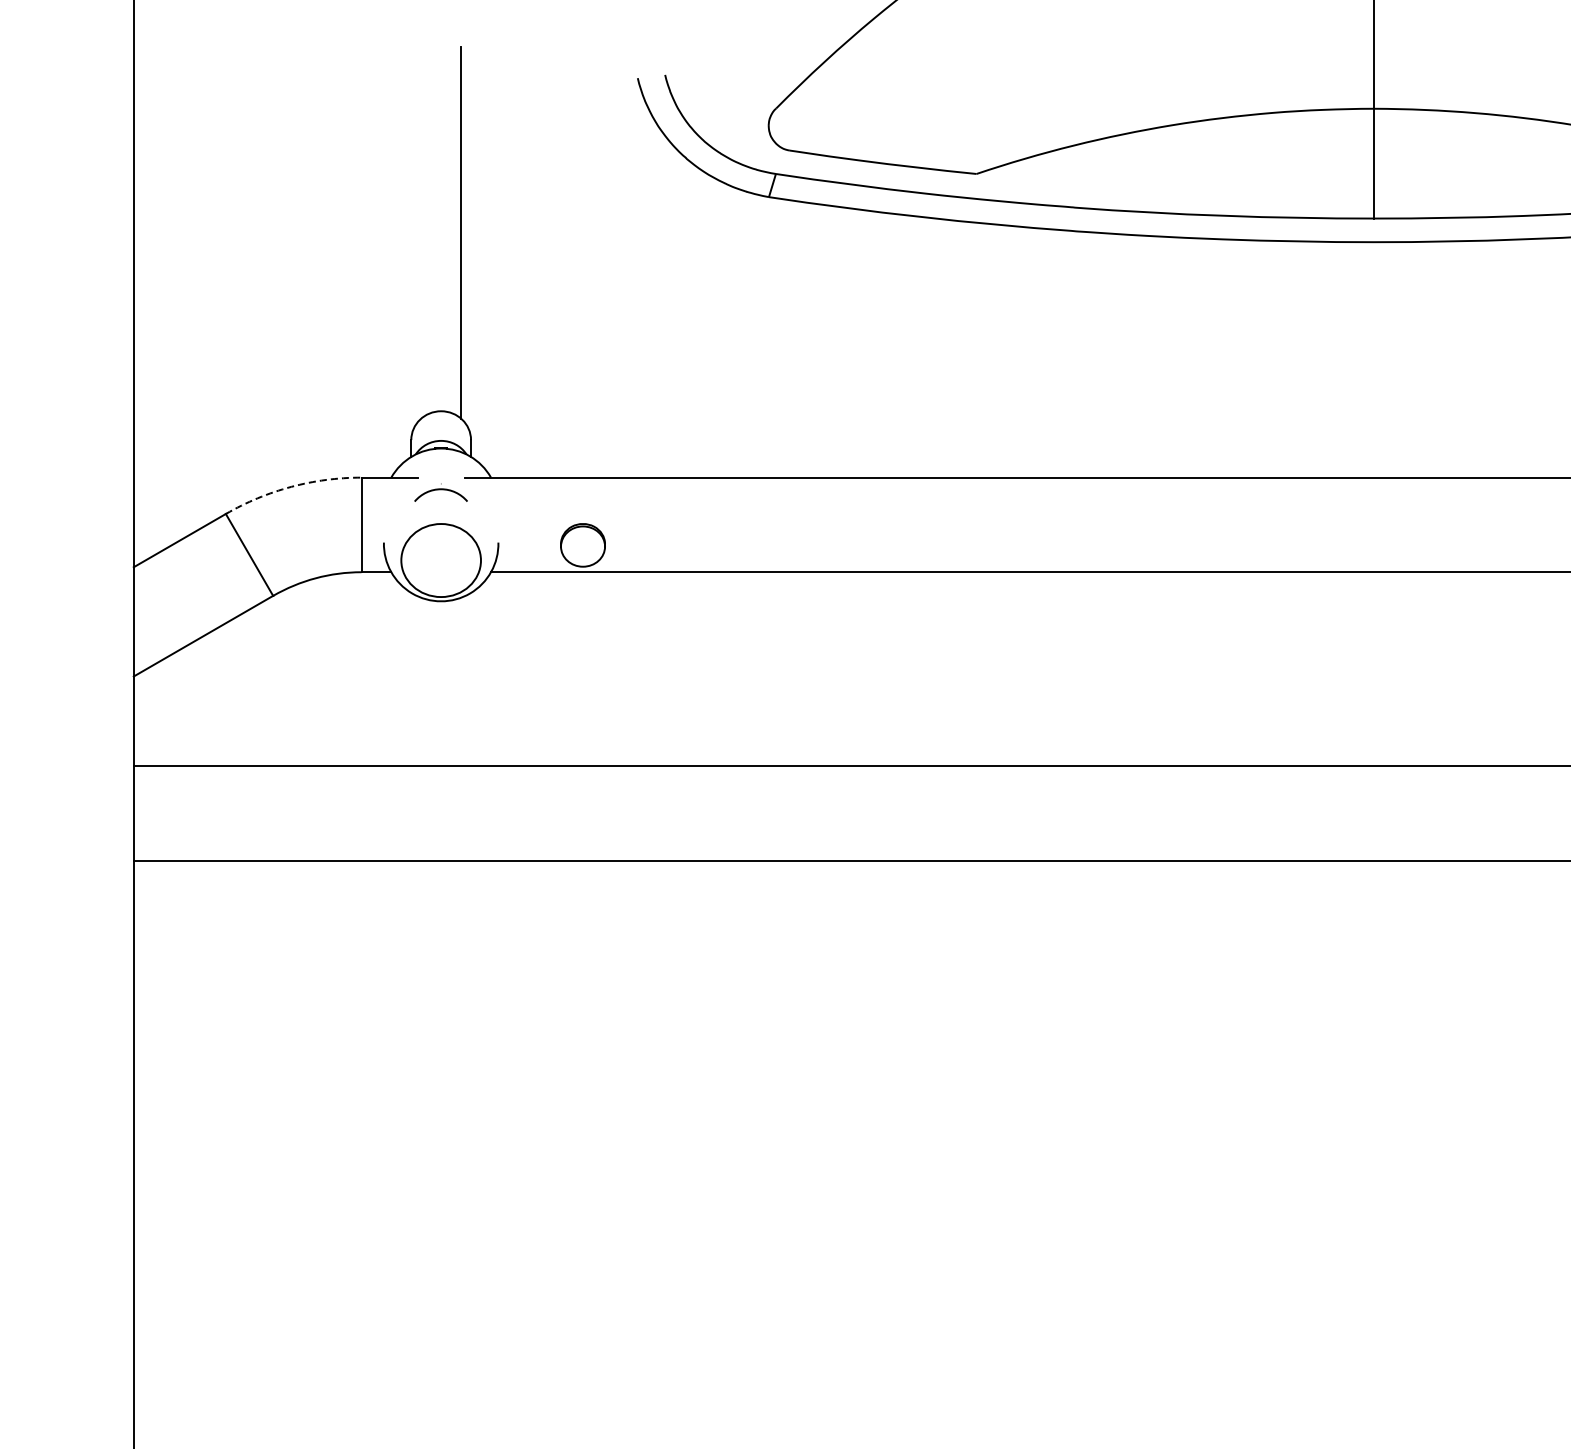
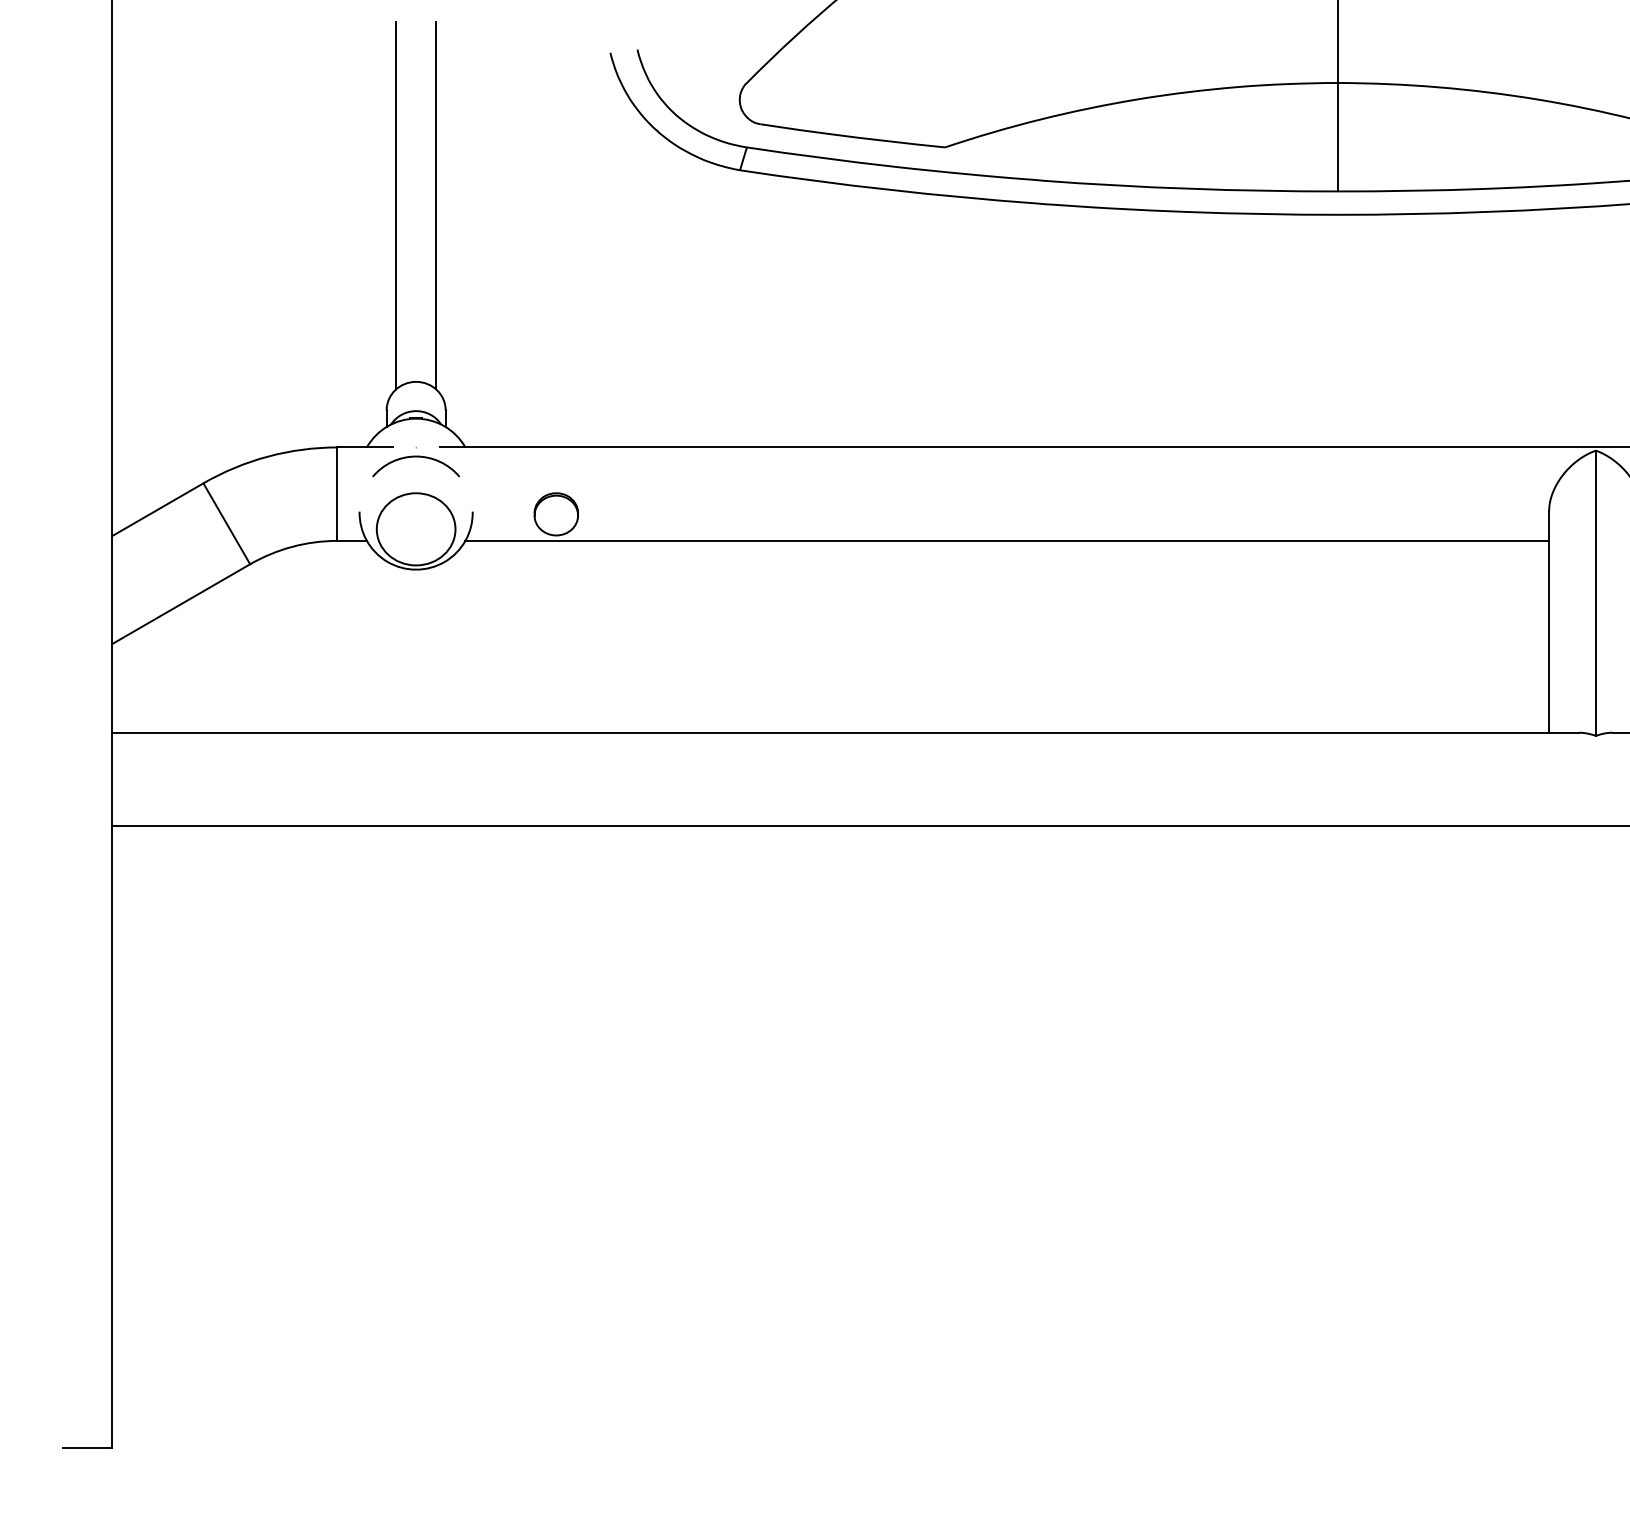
line: (421, 232) -> (396, 205), added
arc: (291, 486) -> (268, 456), dashed -> solid
part: (440, 492) -> (415, 462), size x1.67

